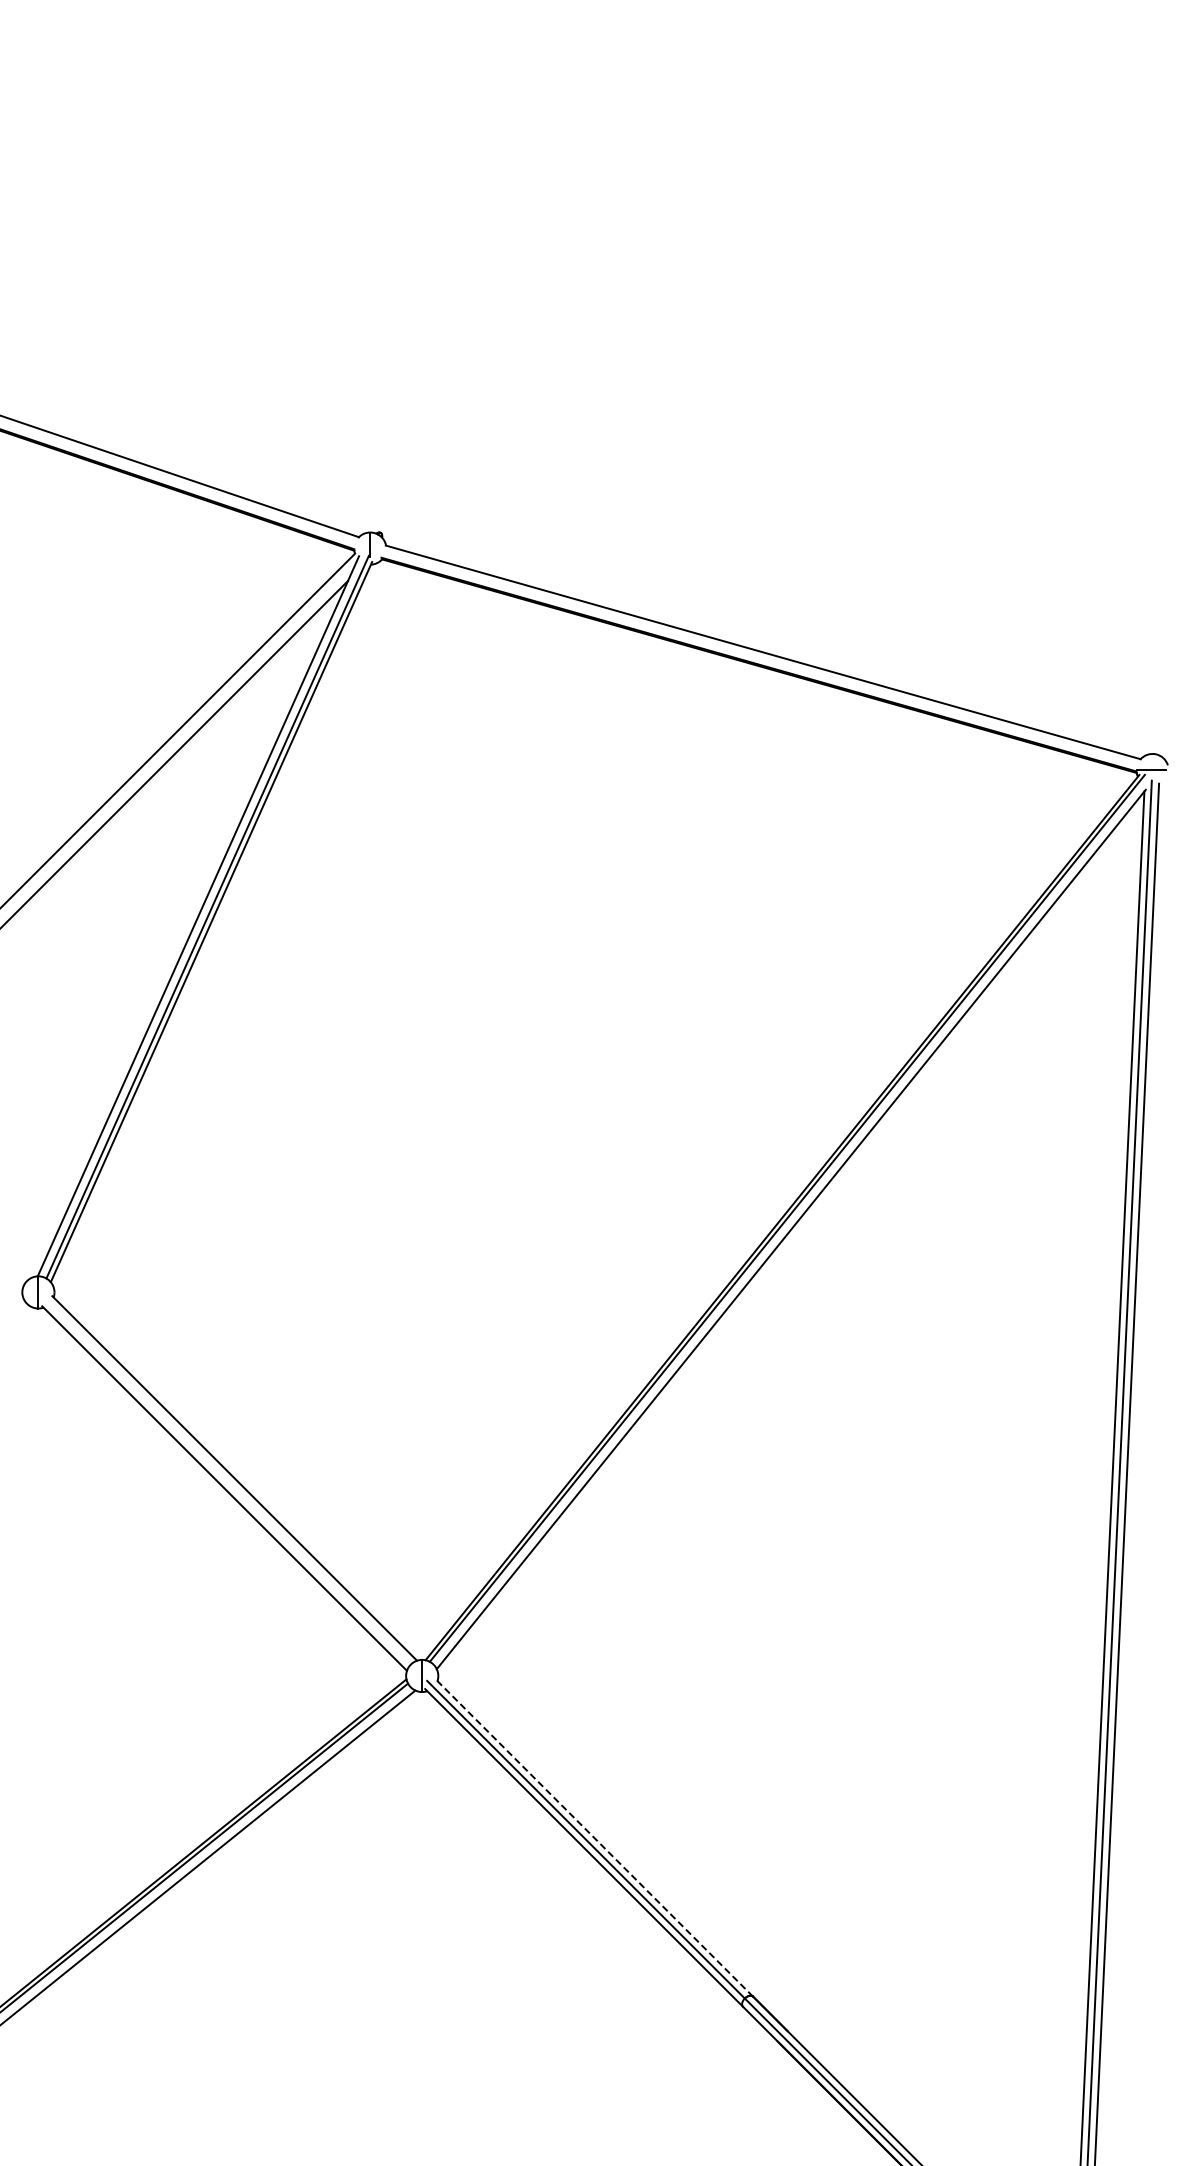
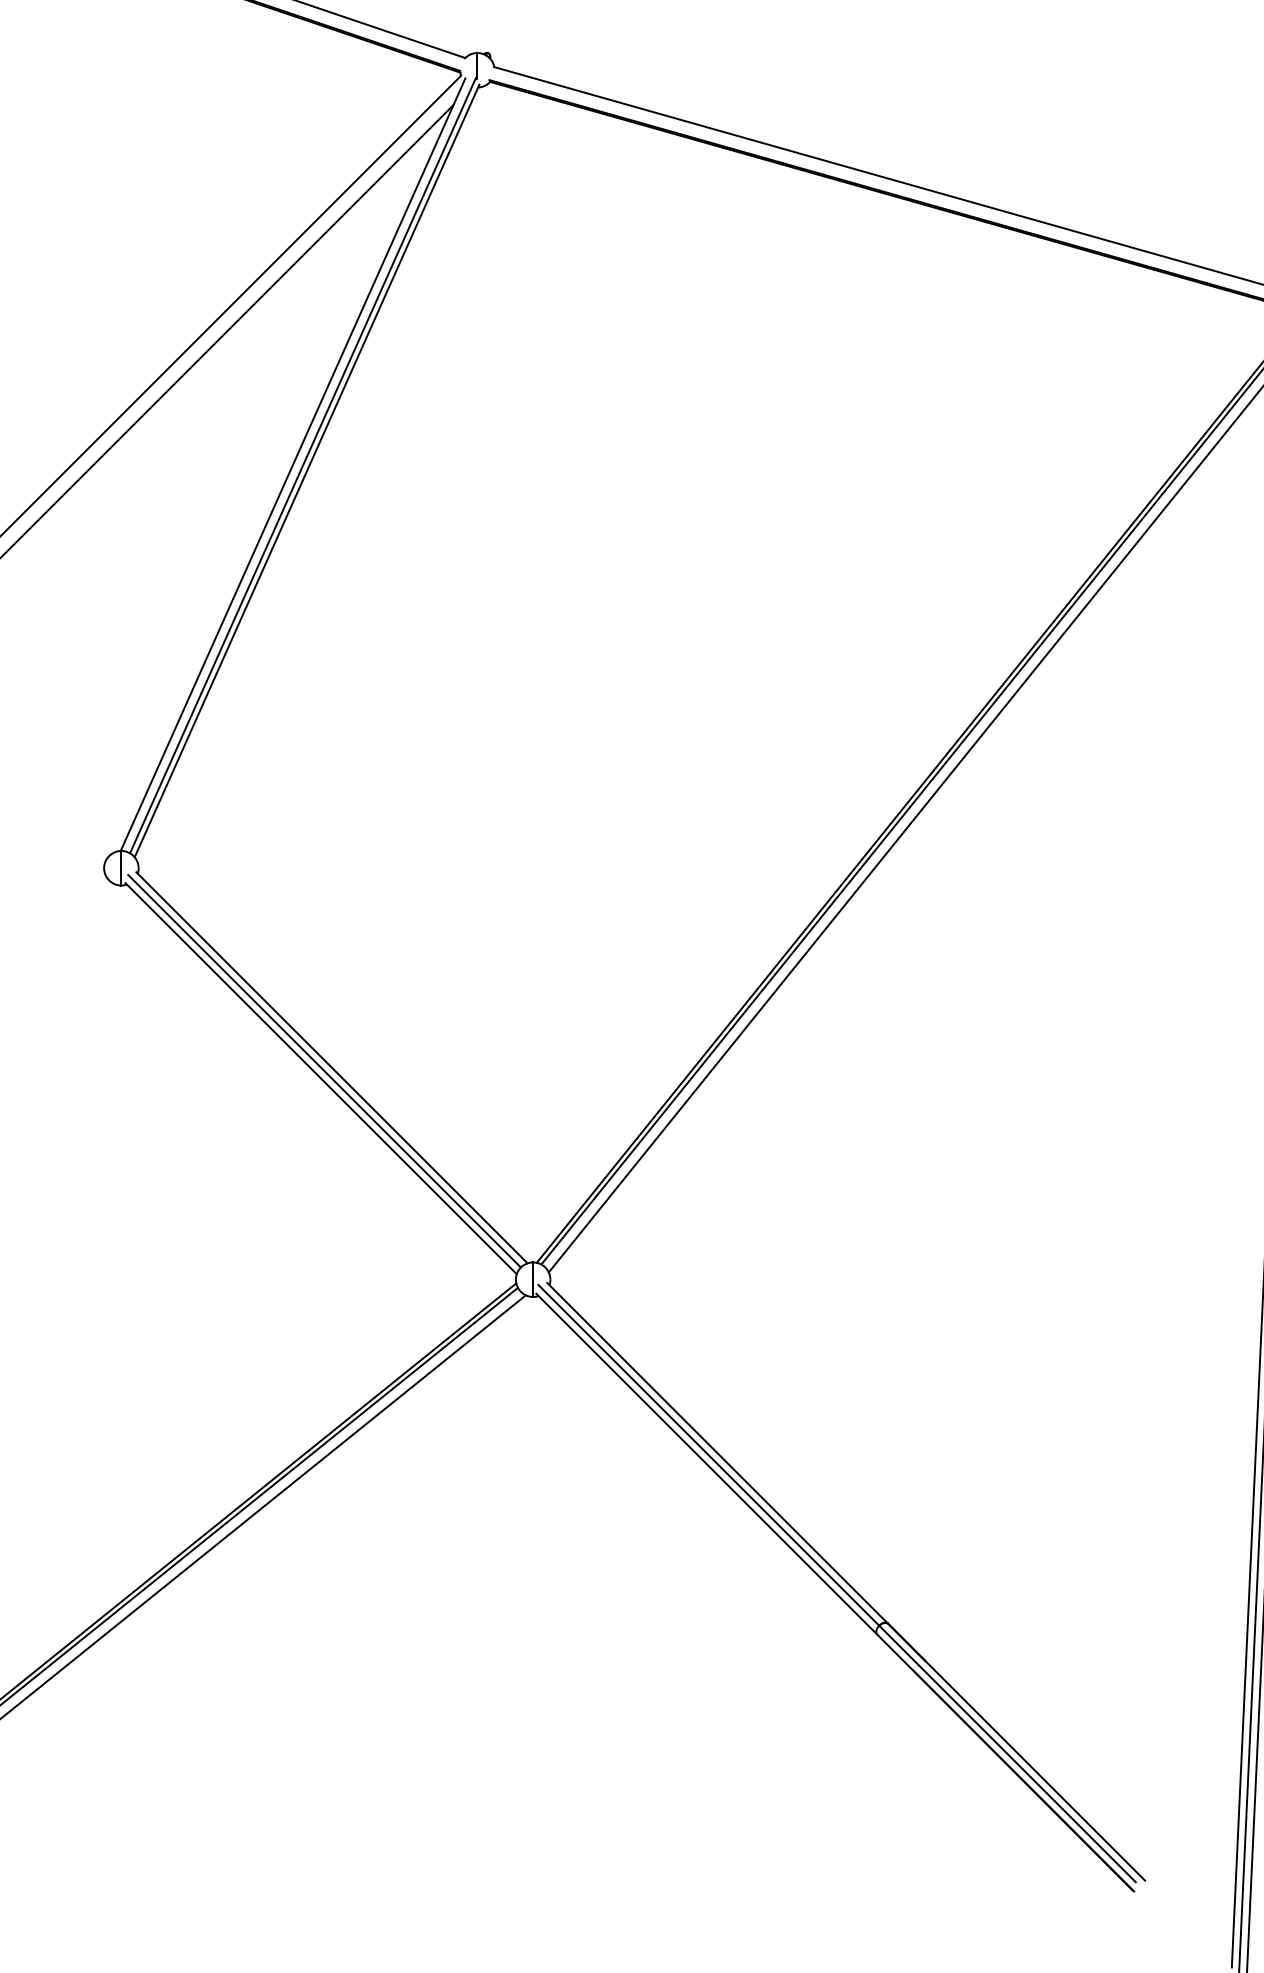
line: (227, 1481) -> (324, 1071), added
line: (594, 1837) -> (717, 1453), dashed -> solid

